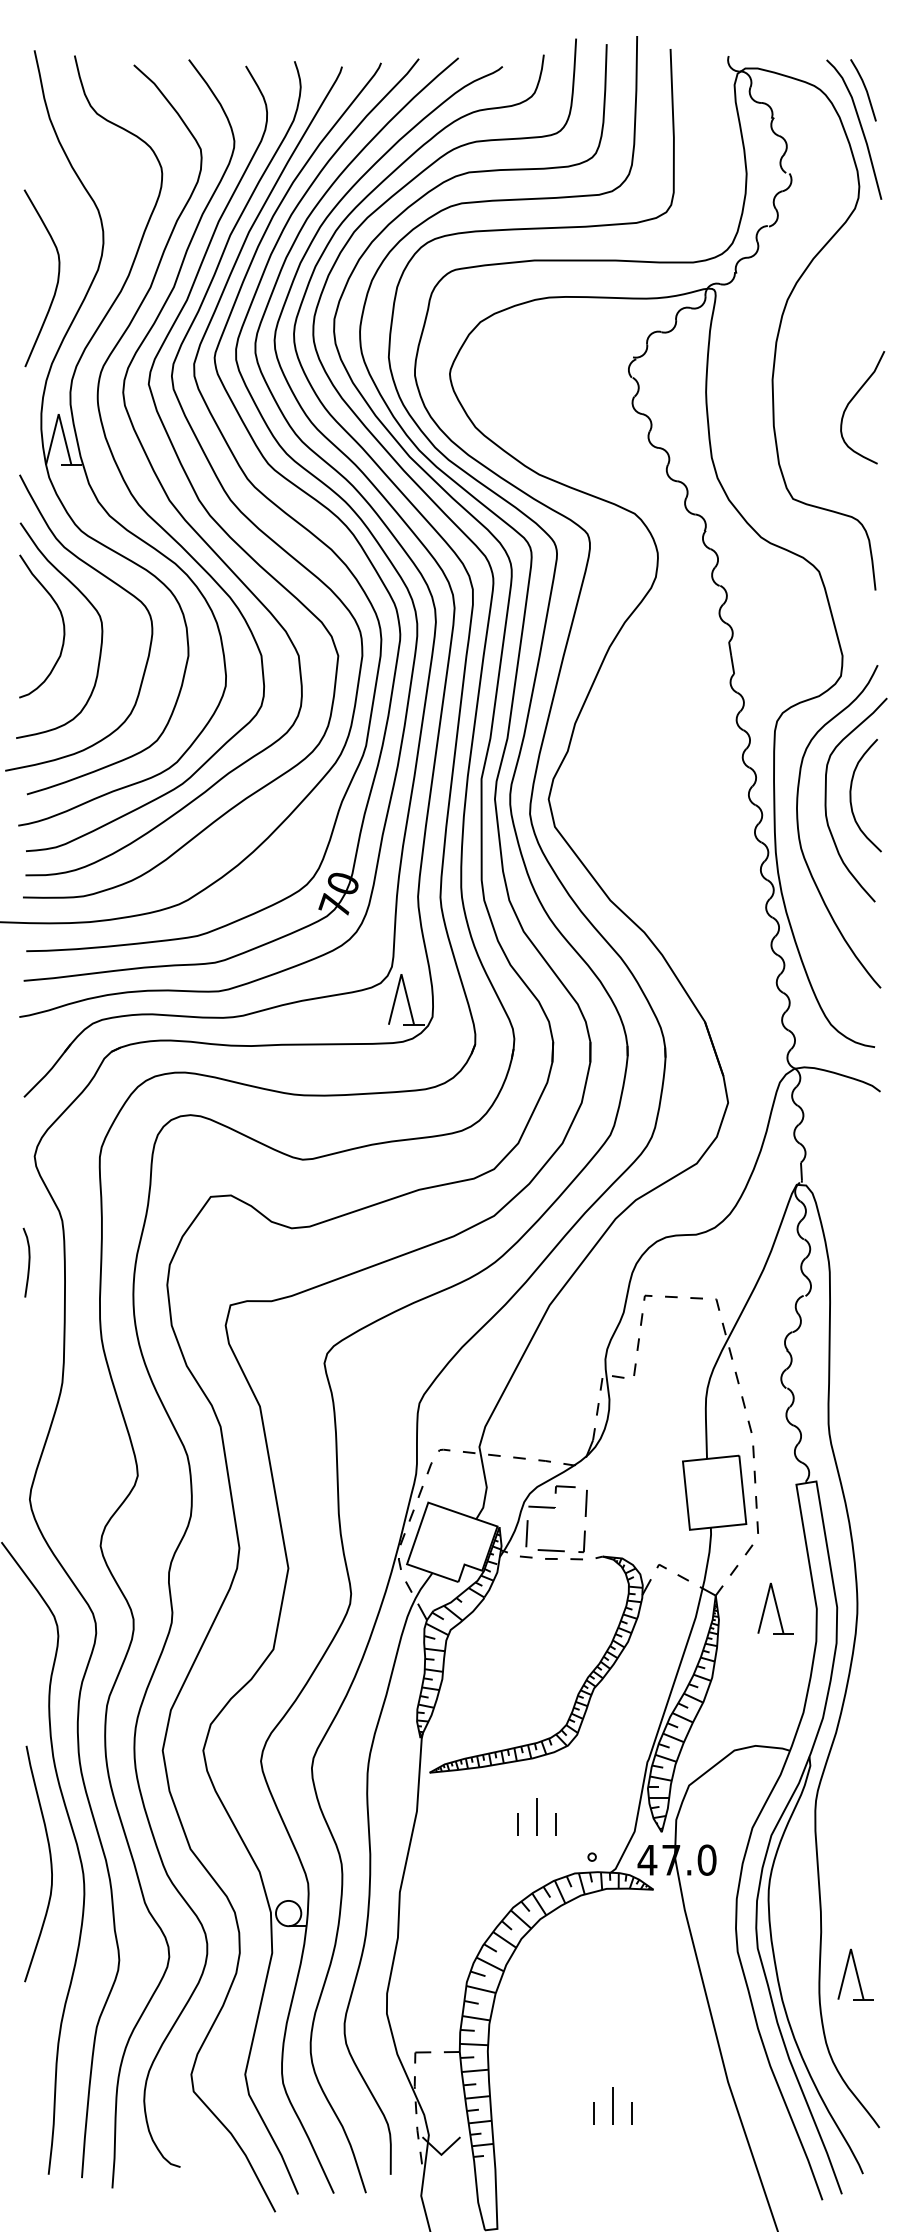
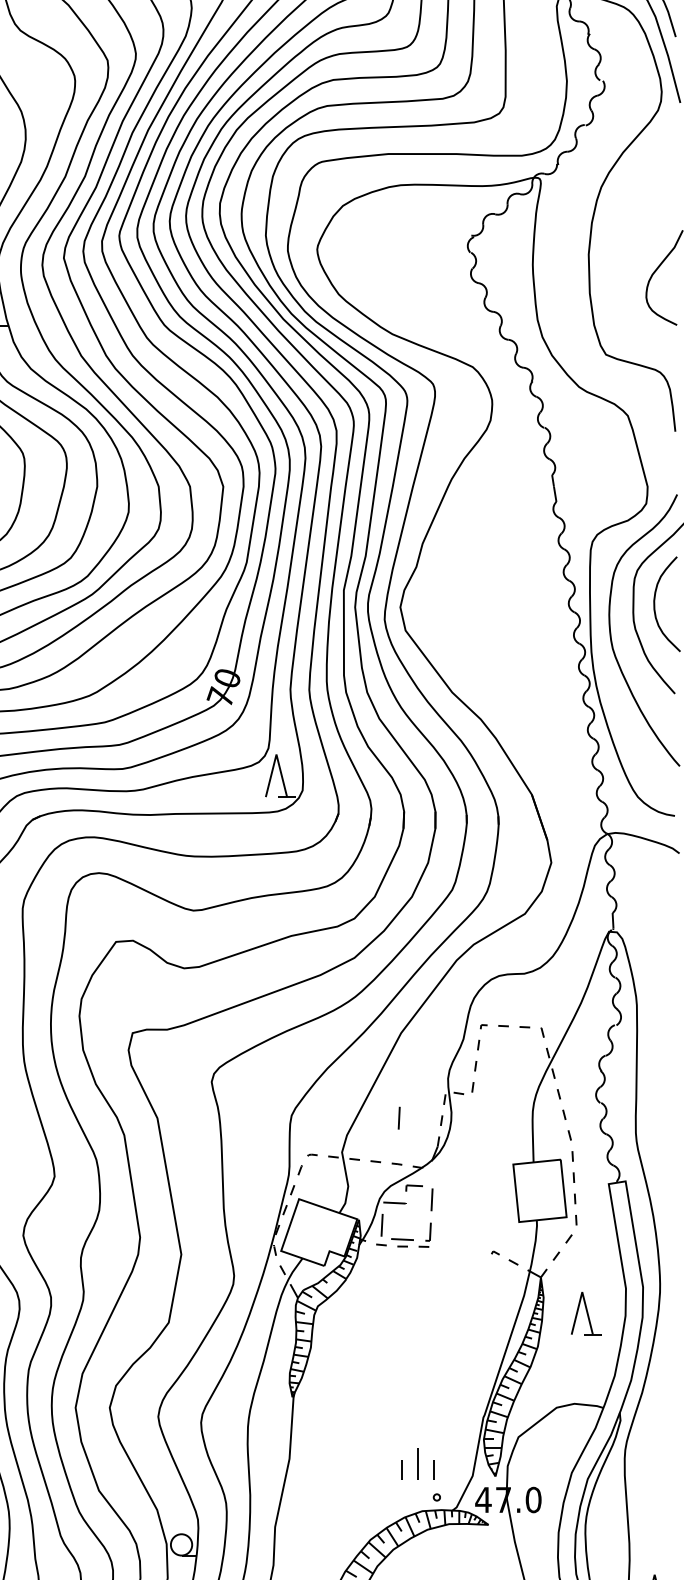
line: (546, 1405) -> (398, 1117), added
part: (775, 1608) -> (586, 1313), moved
part: (581, 1686) -> (427, 1353), removed
part: (536, 1816) -> (417, 1463), moved

